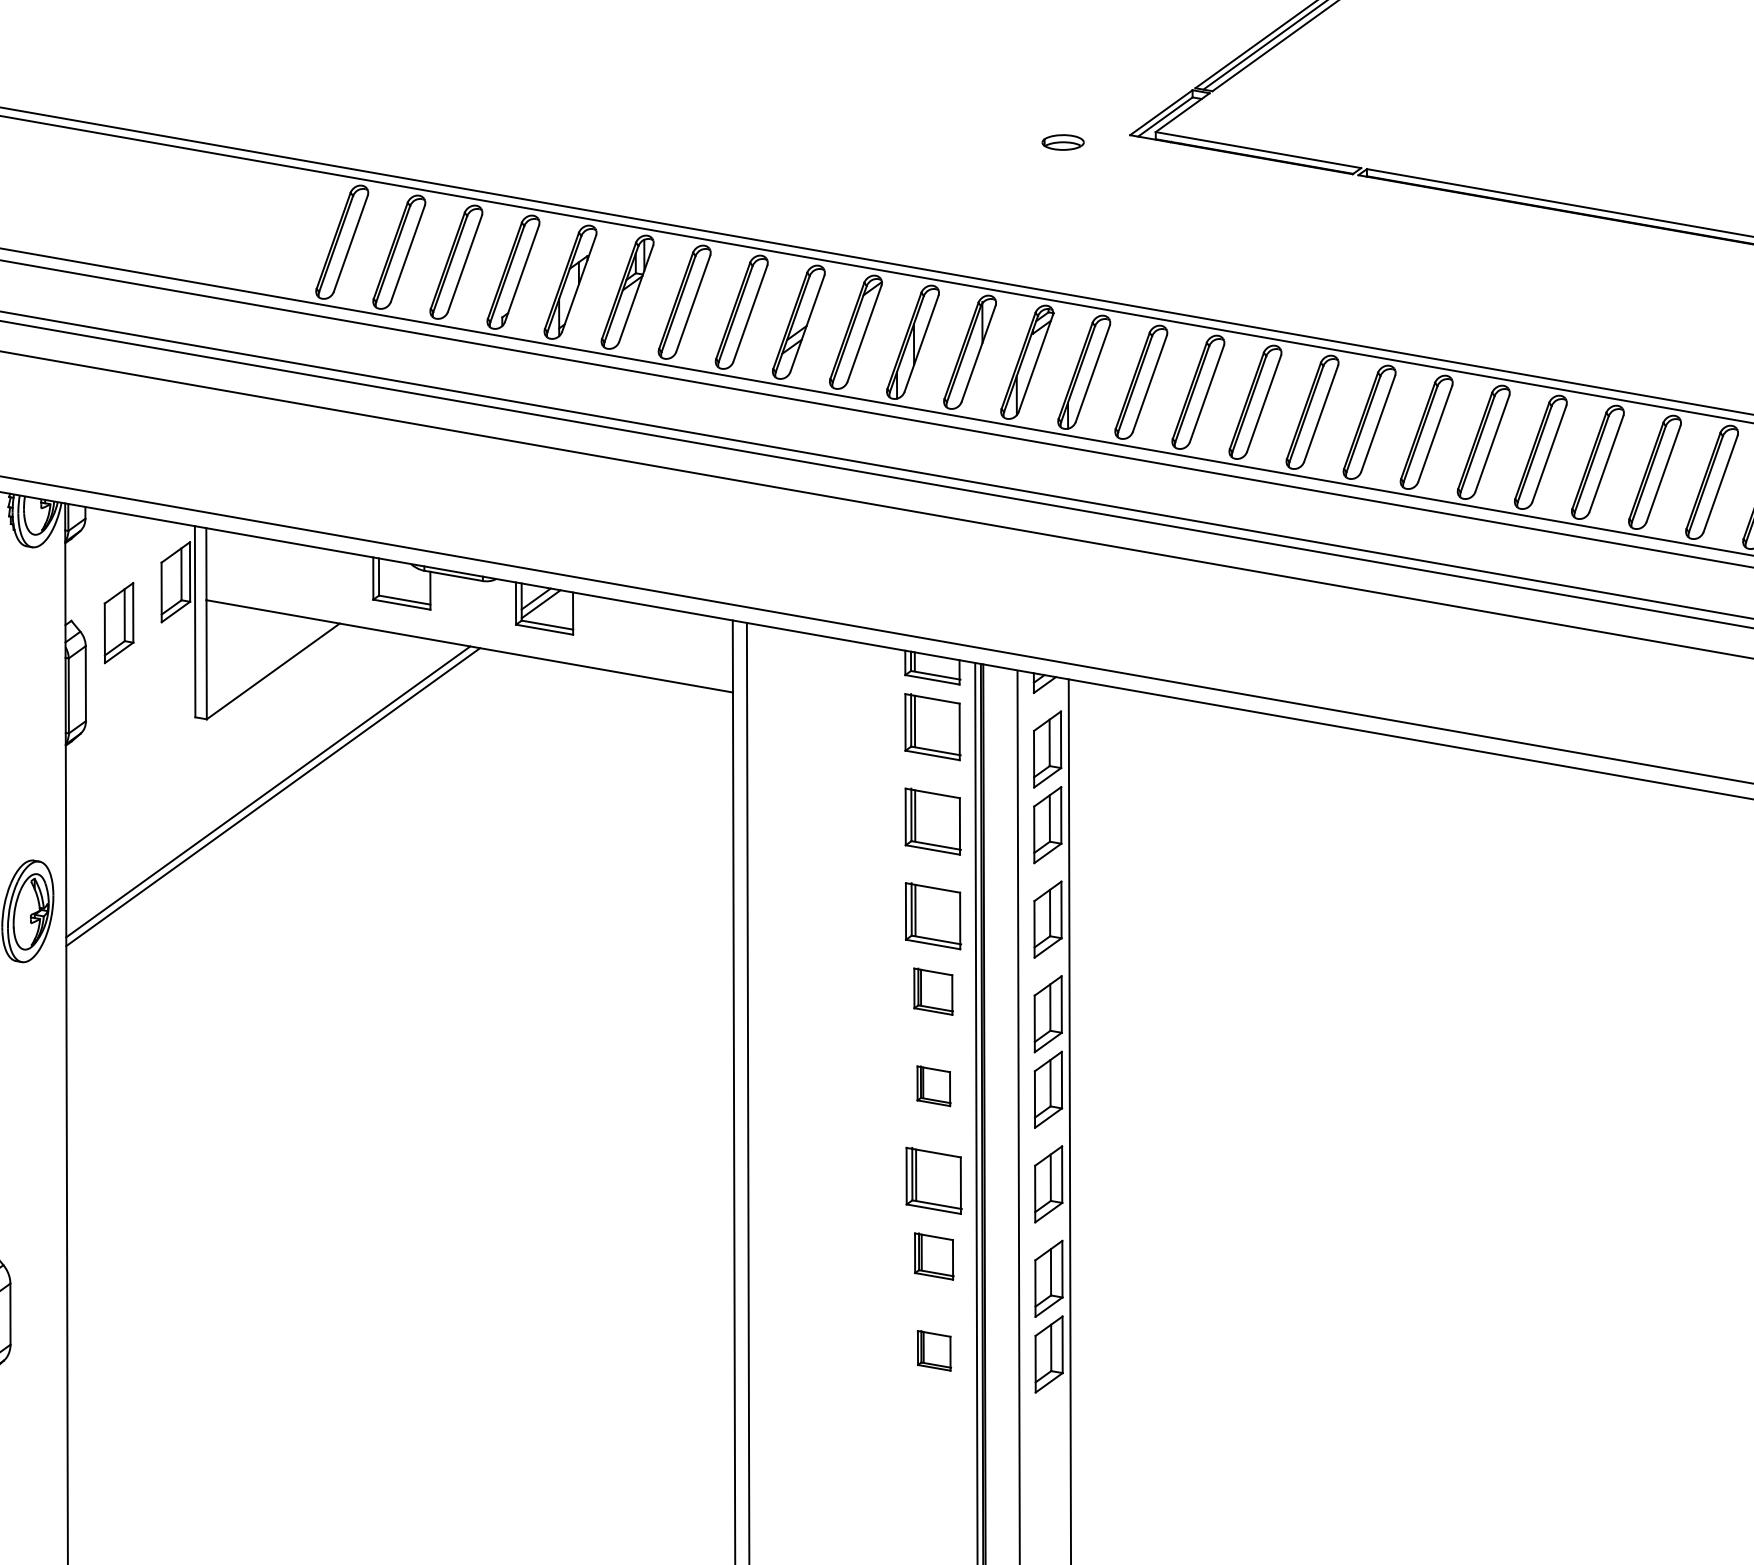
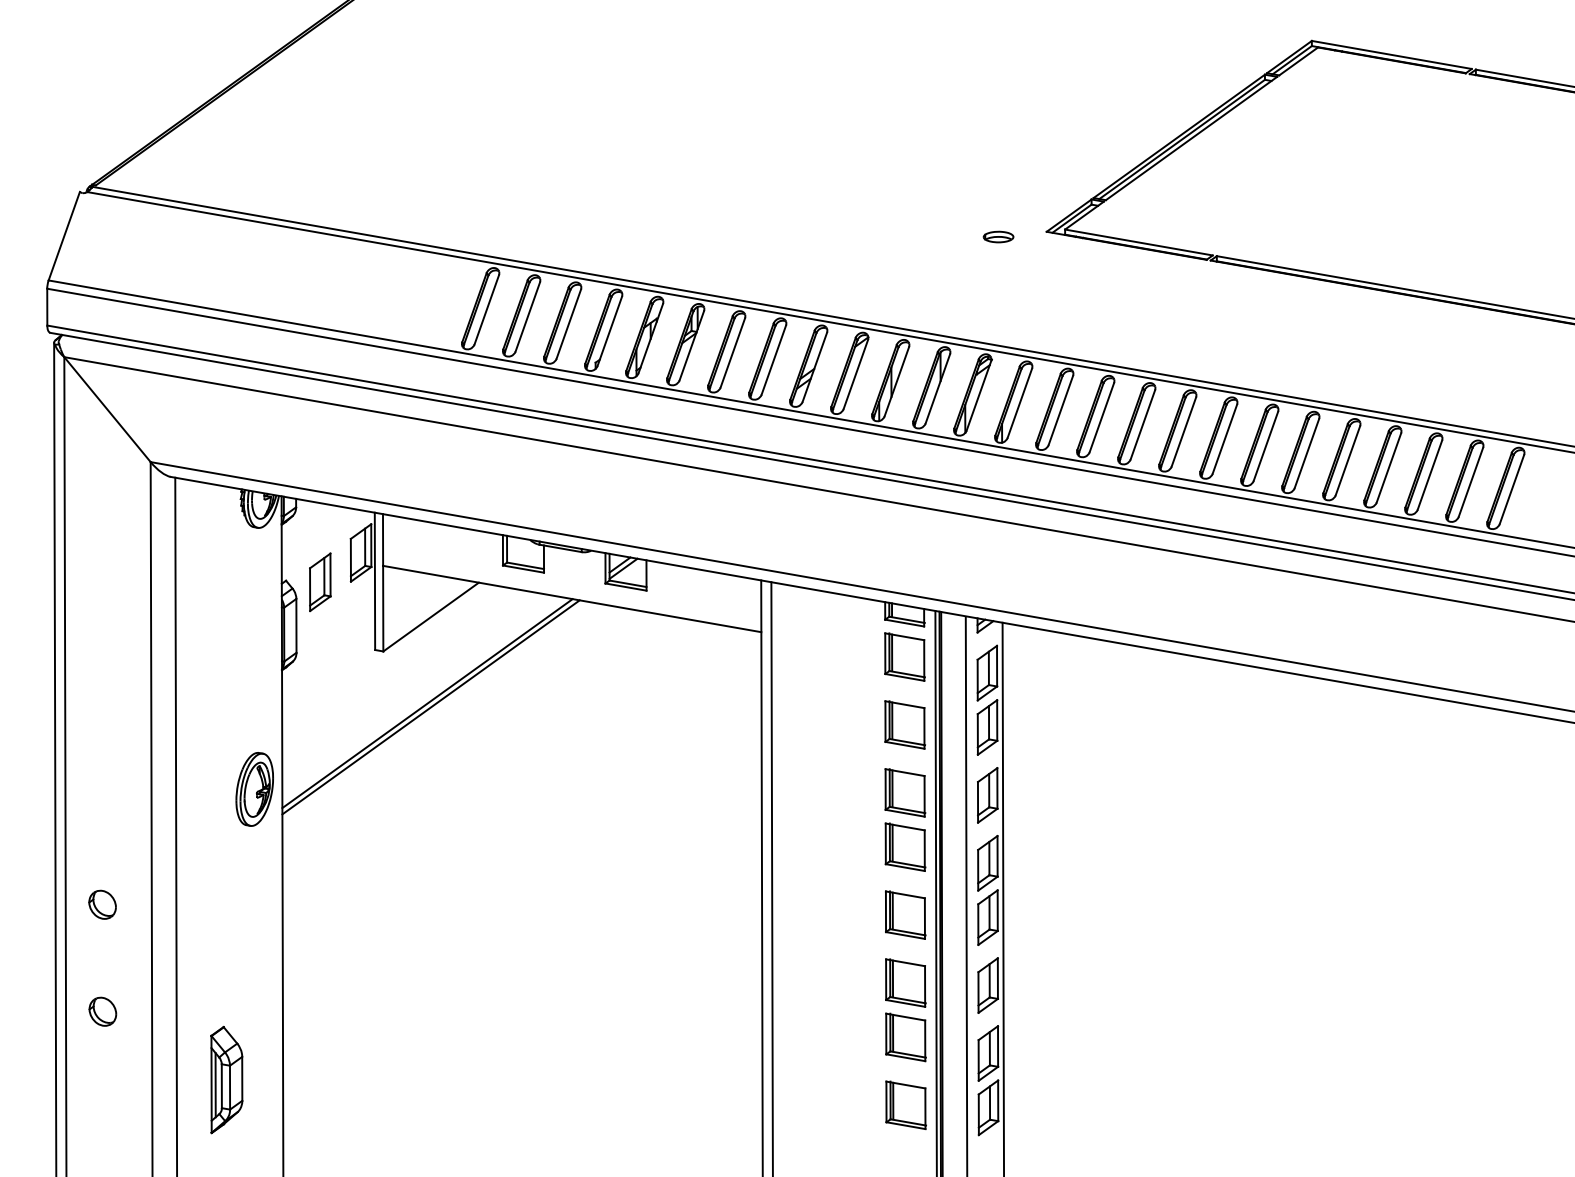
part: (933, 990) -> (905, 846), size x1.43
part: (933, 1085) -> (905, 914), size x1.67
part: (933, 1256) -> (905, 1037), size x1.43
part: (933, 1349) -> (905, 1104), size x1.67

